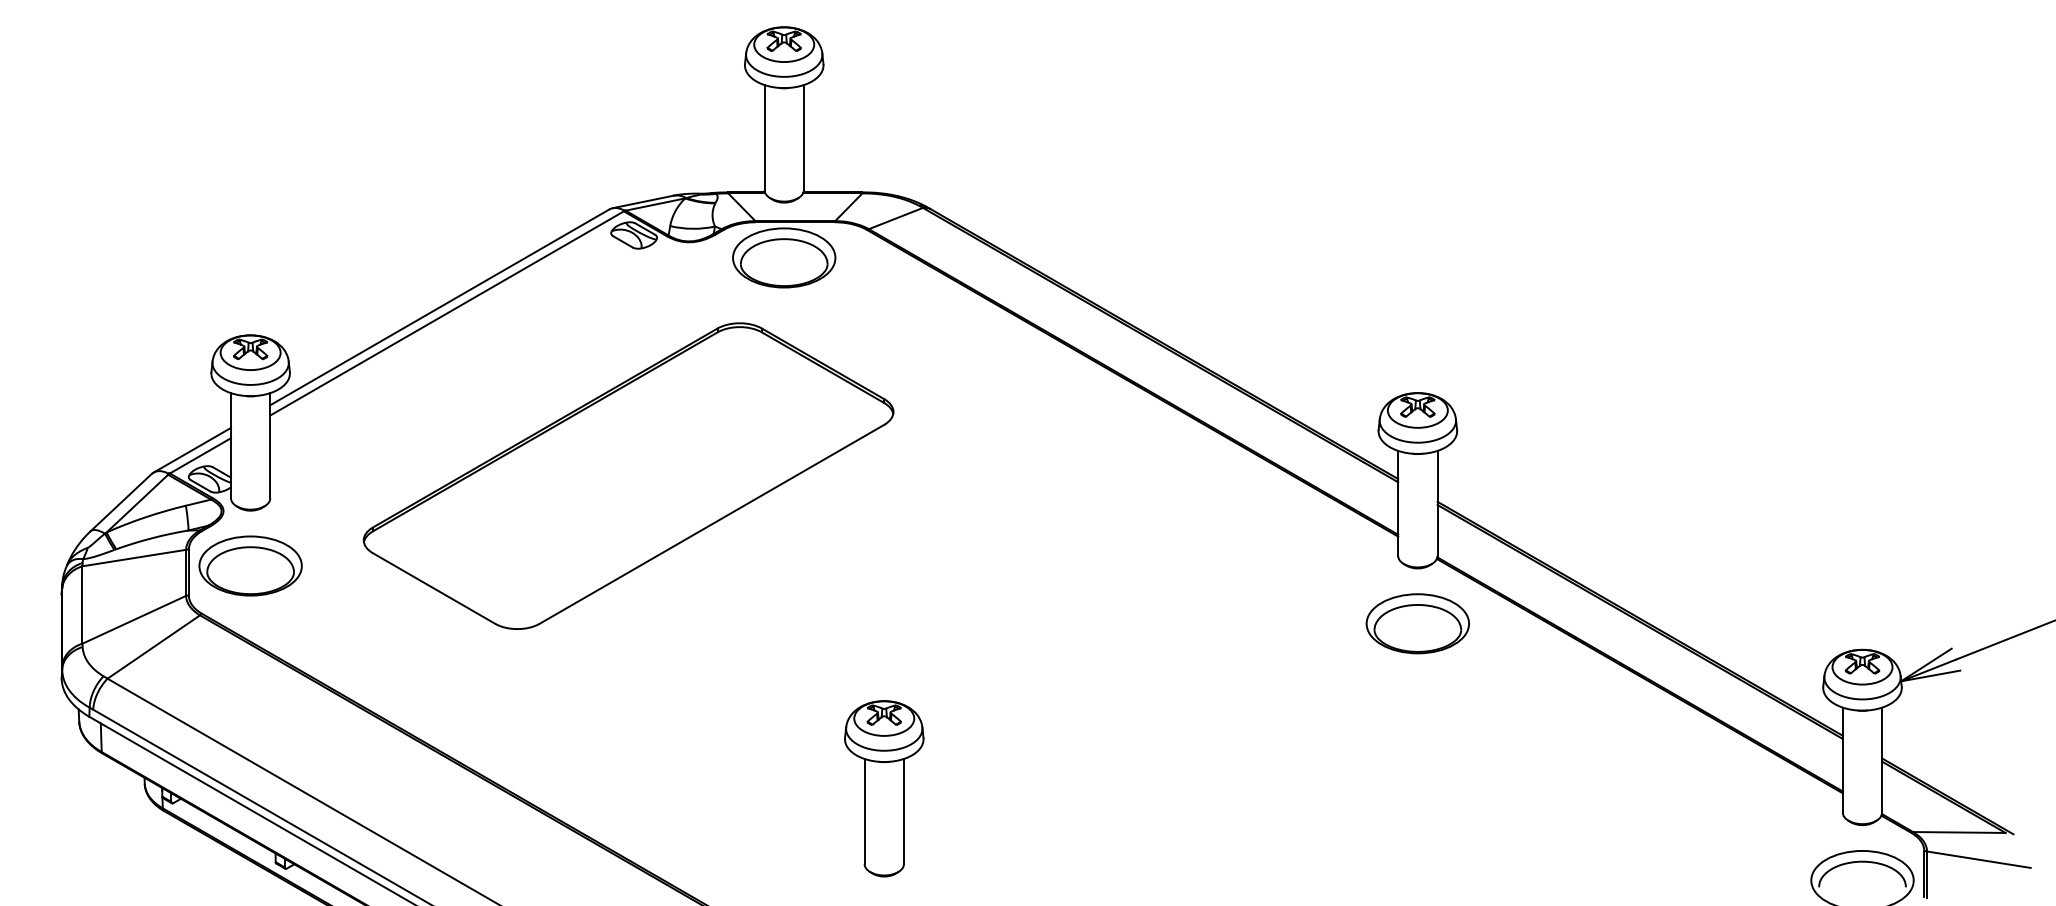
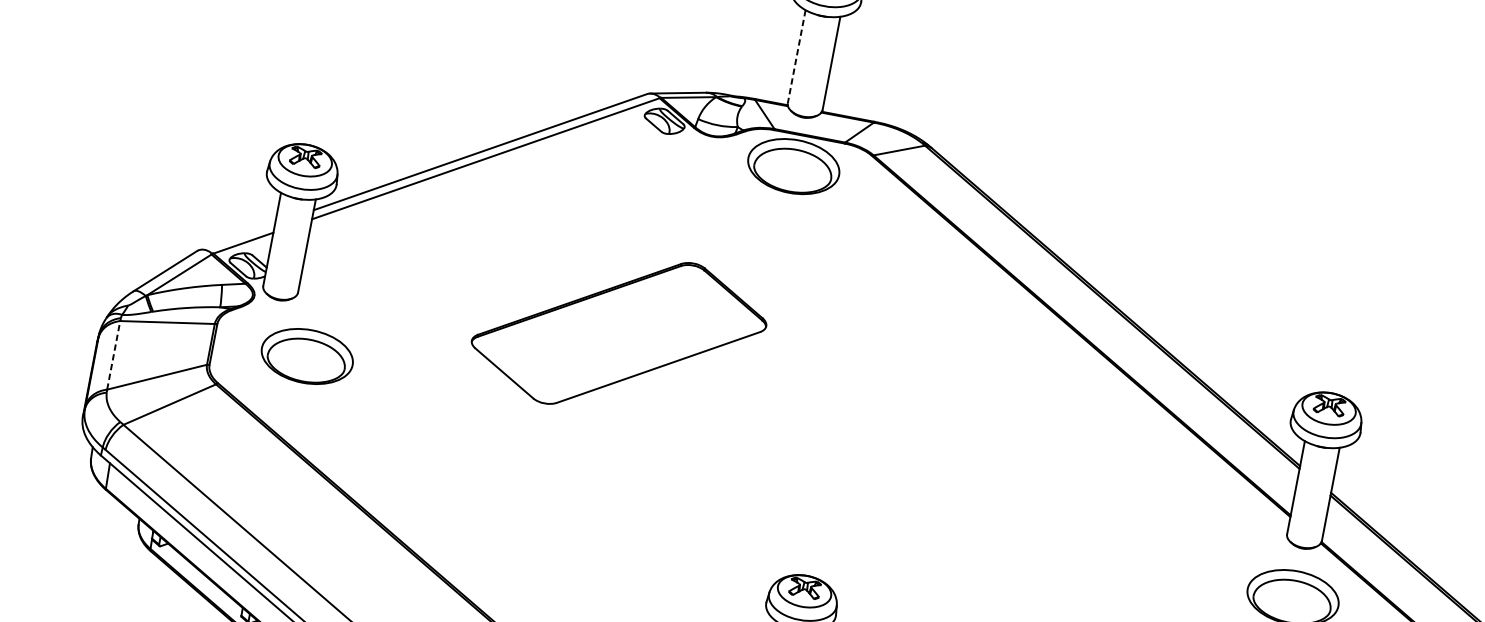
line: (764, 137) -> (796, 56), solid -> dashed
line: (192, 449) -> (237, 236), removed
part: (628, 475) -> (619, 332), size x0.6
part: (250, 565) -> (307, 356), moved
line: (82, 605) -> (113, 355), solid -> dashed

